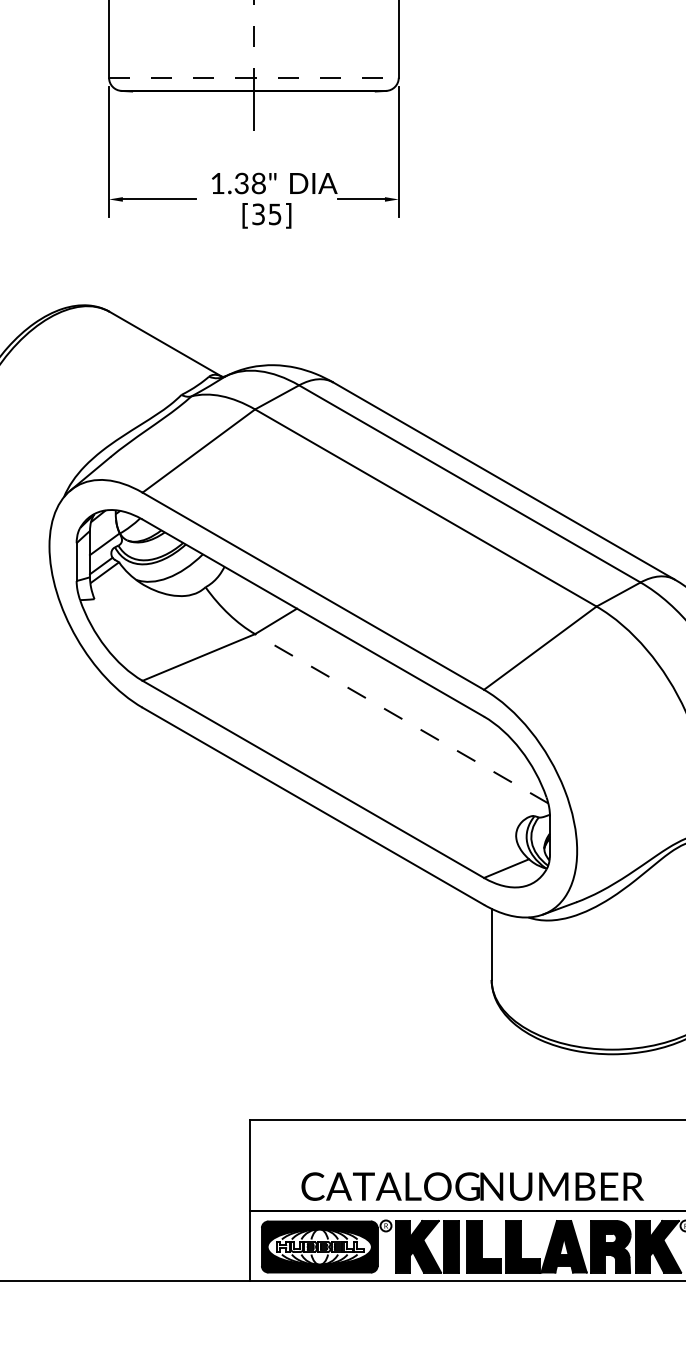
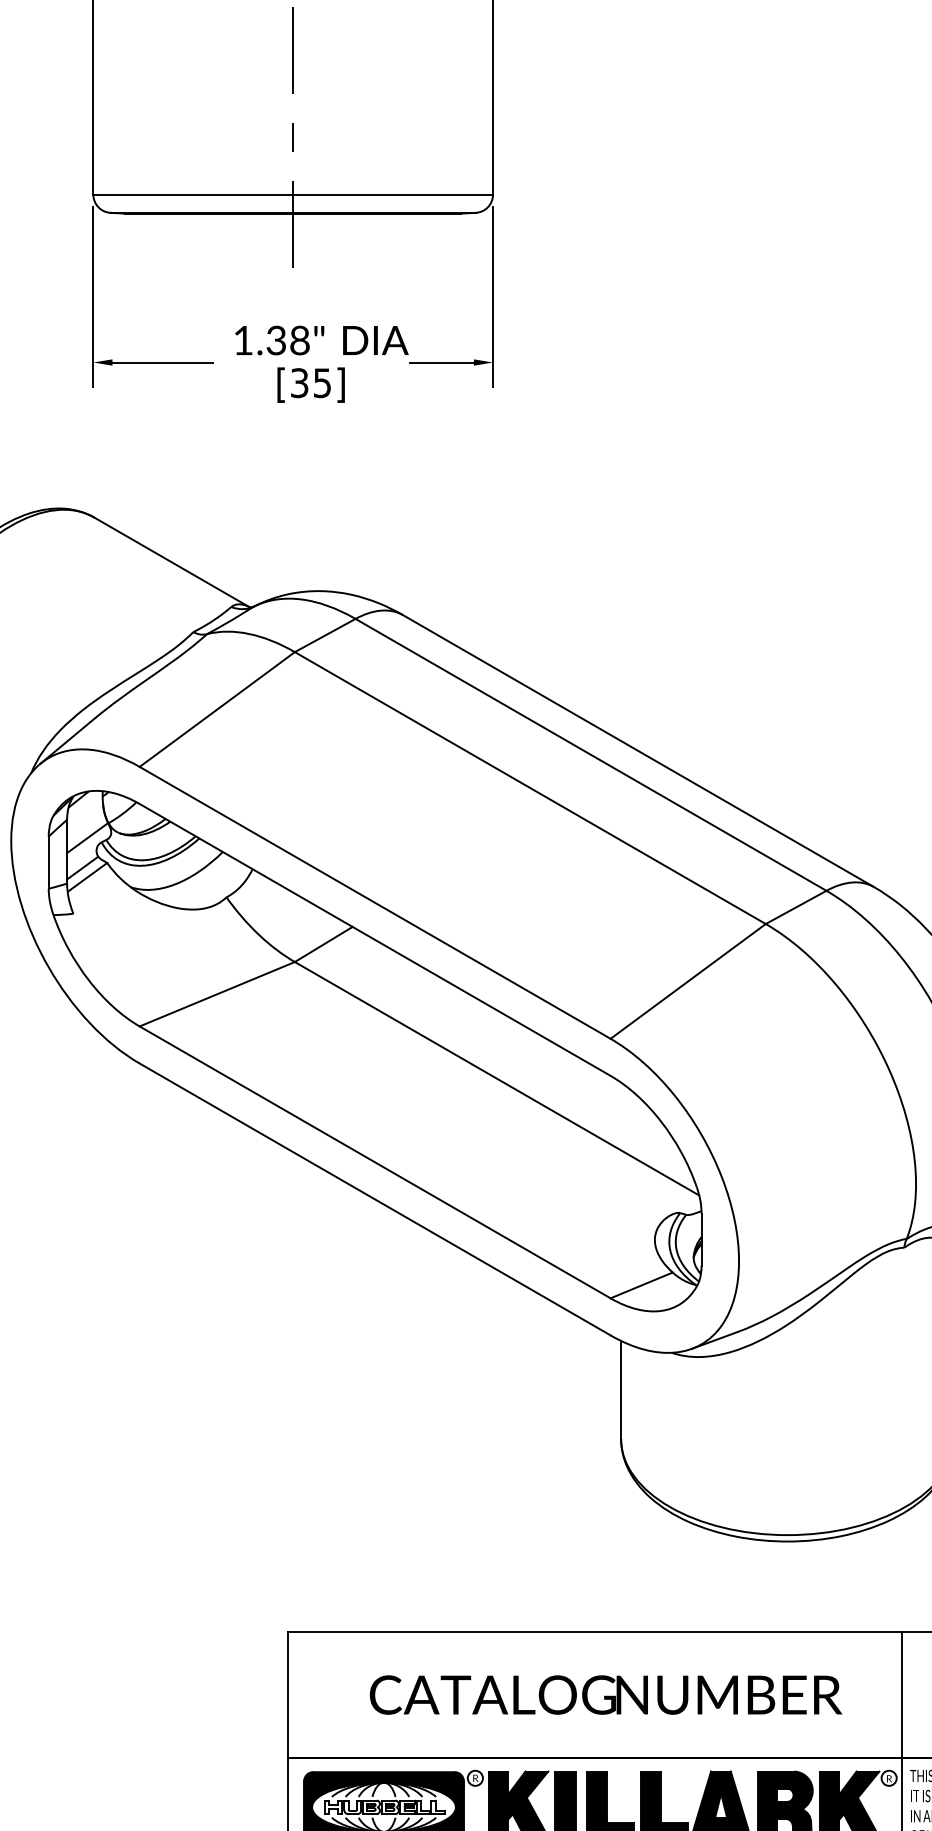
line: (253, 77) -> (292, 194), dashed -> solid
line: (401, 718) -> (496, 1078), dashed -> solid
text: (472, 1186) -> (605, 1694), moved

